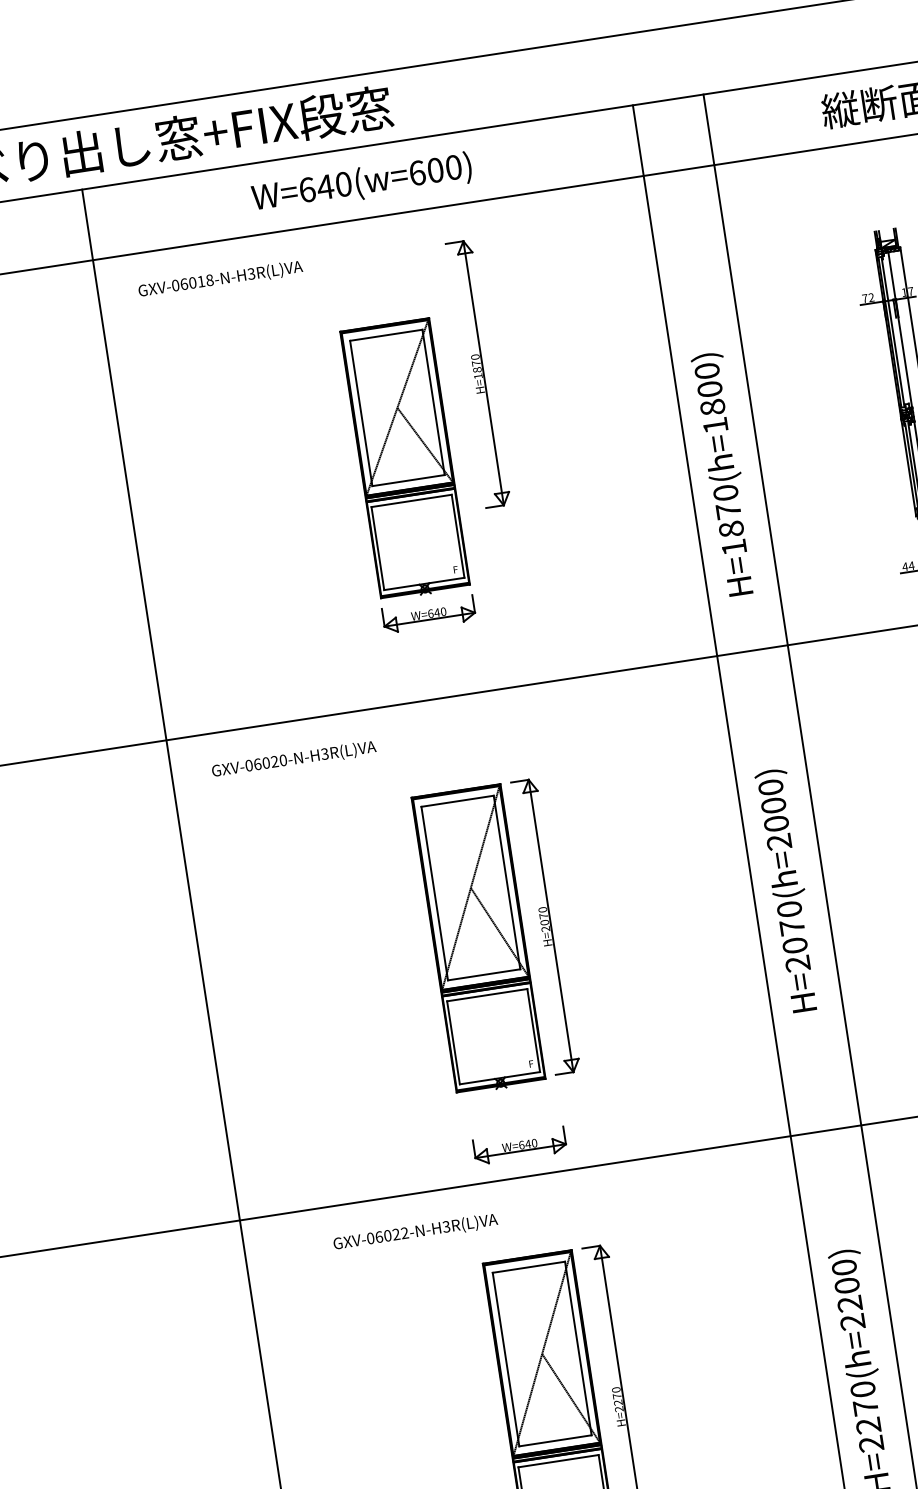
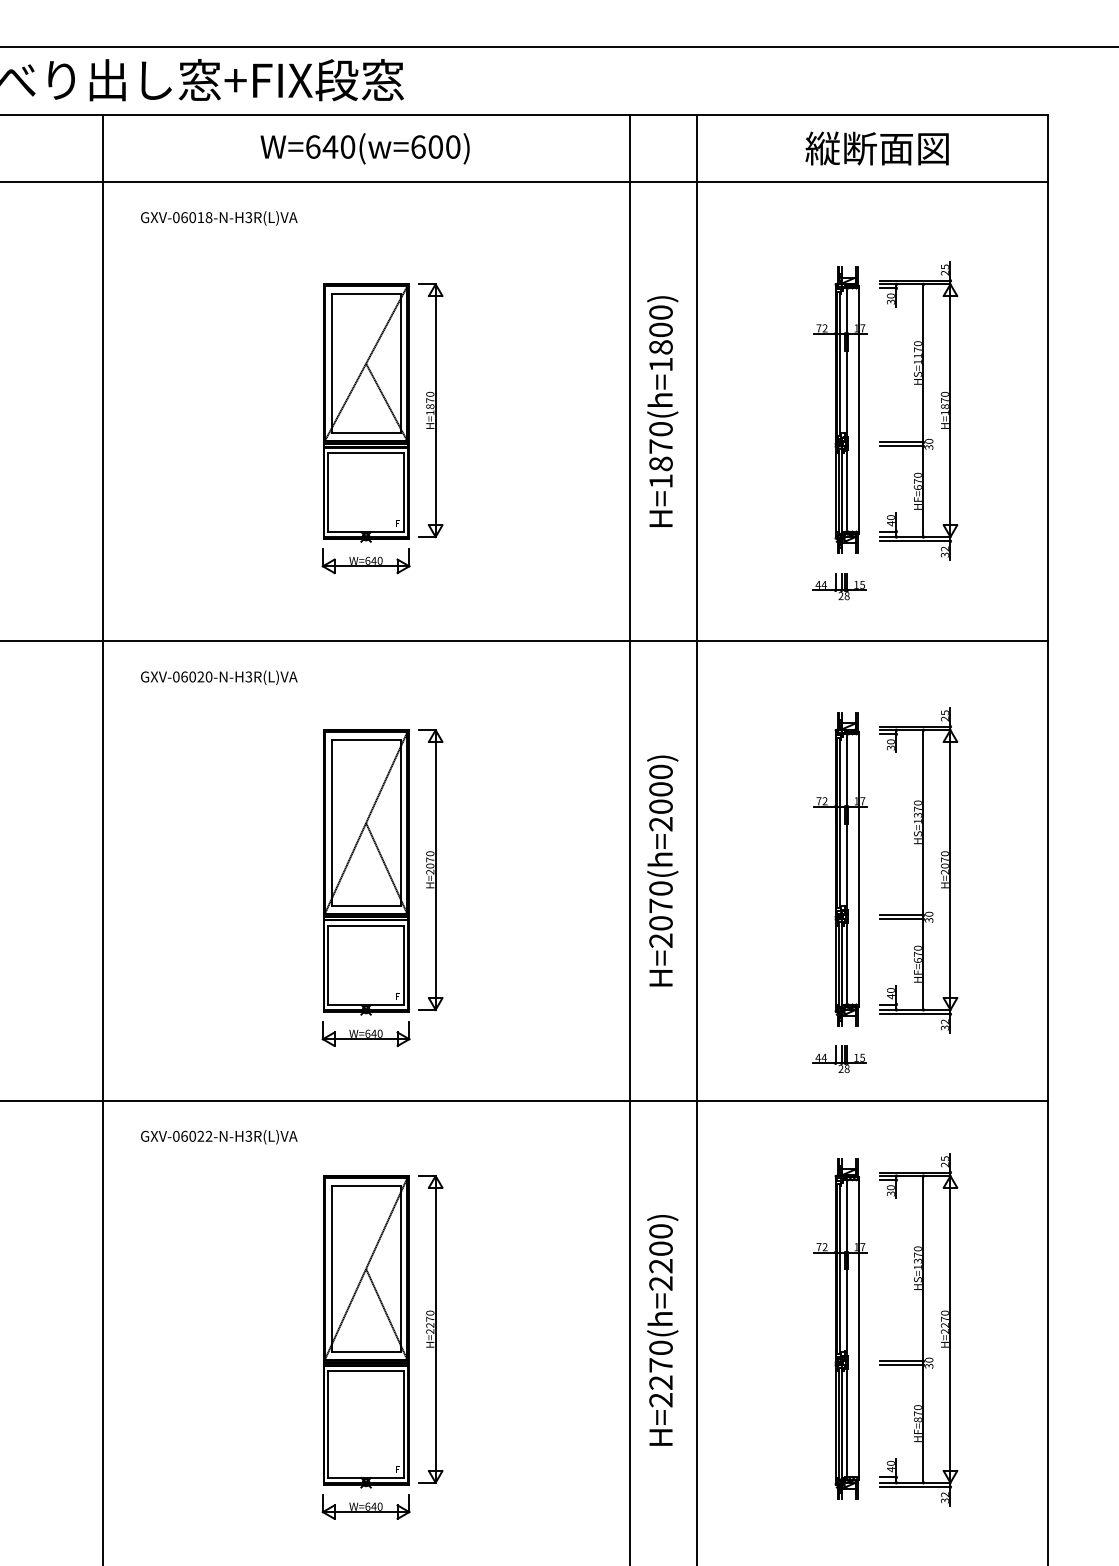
part: (478, 373) -> (430, 410), moved
text: (724, 474) -> (662, 411), moved
part: (519, 1145) -> (365, 1033), moved
text: (415, 1232) -> (219, 1137), moved

